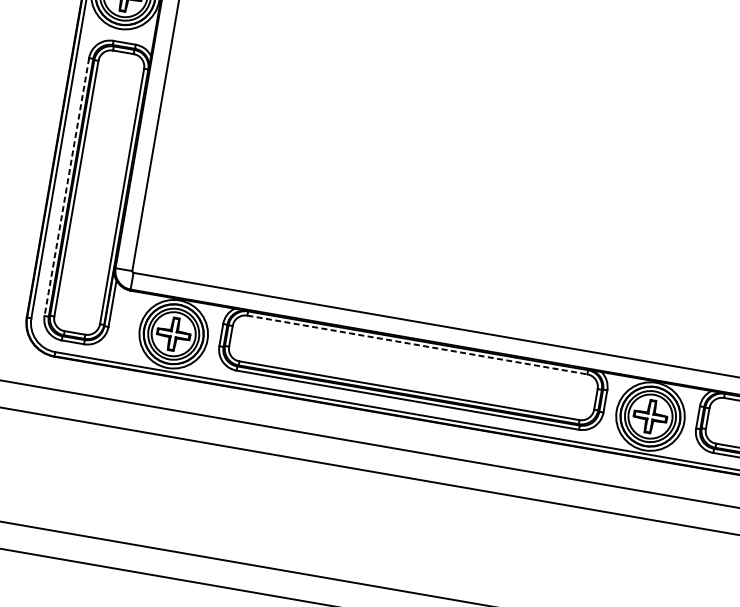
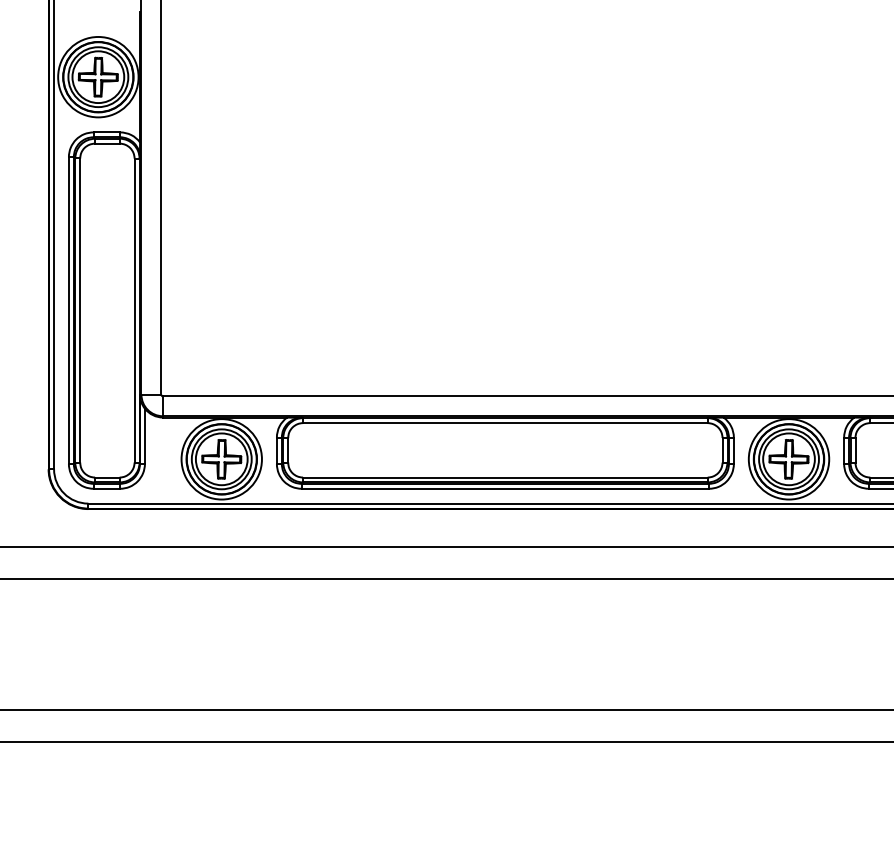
line: (66, 187) -> (68, 311), dashed -> solid
line: (417, 345) -> (505, 423), dashed -> solid

